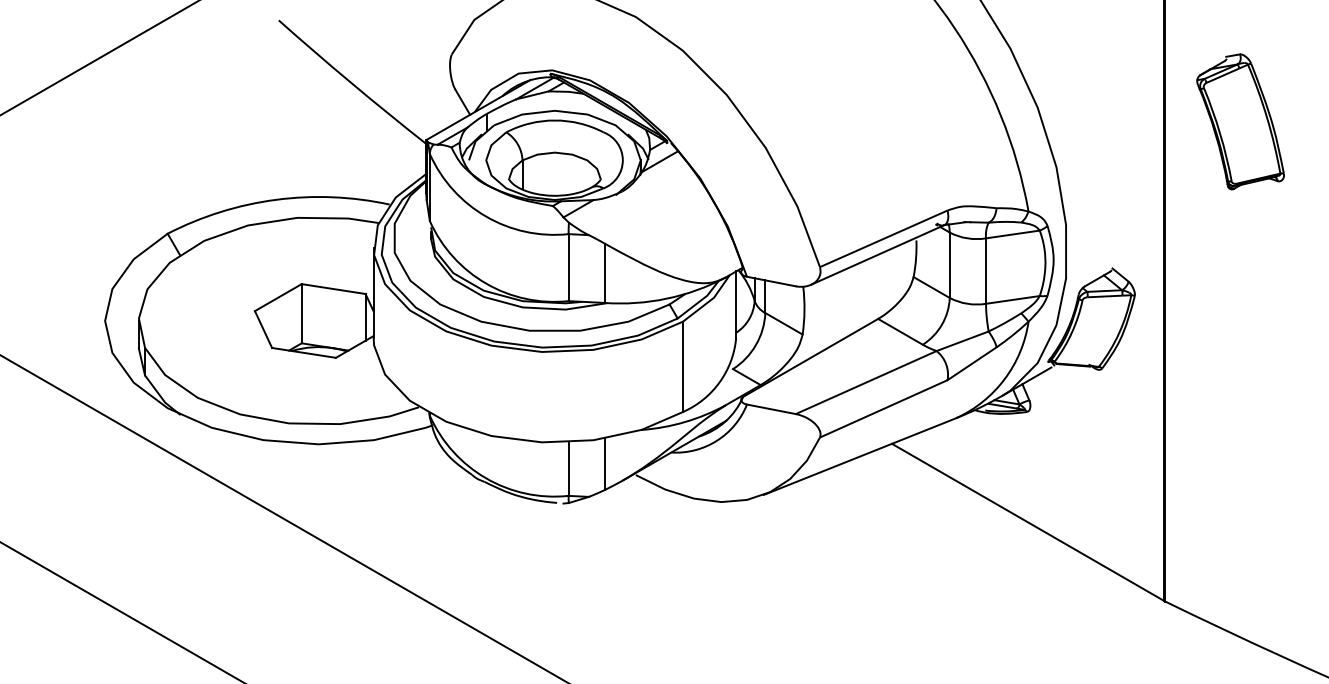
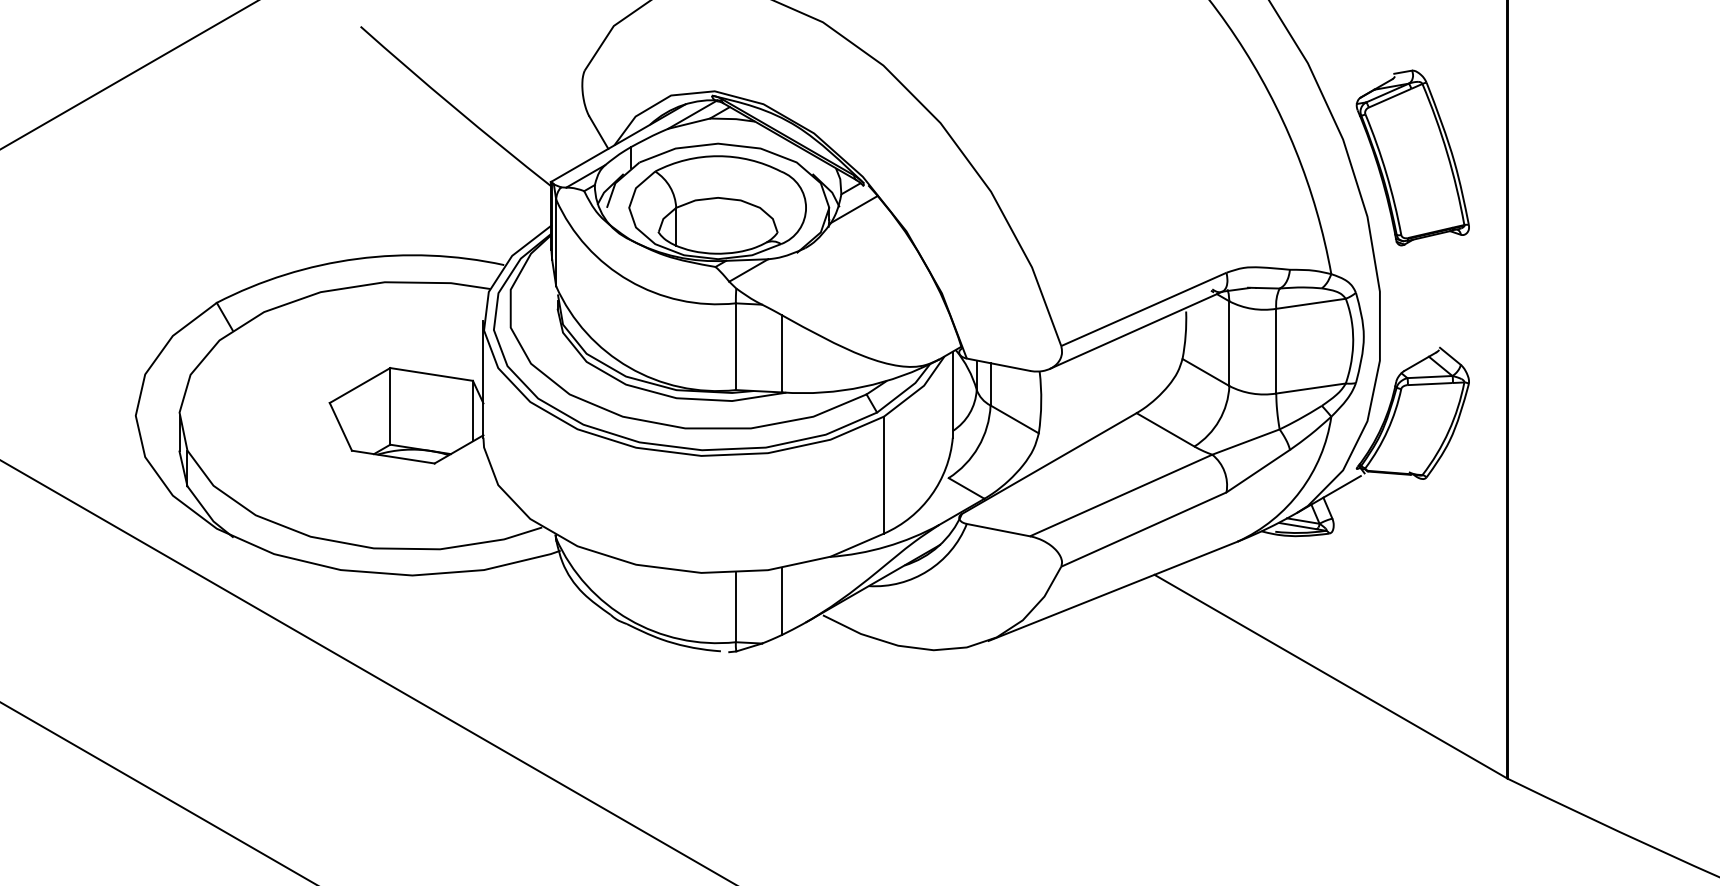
part: (1240, 121) -> (1412, 157), moved

